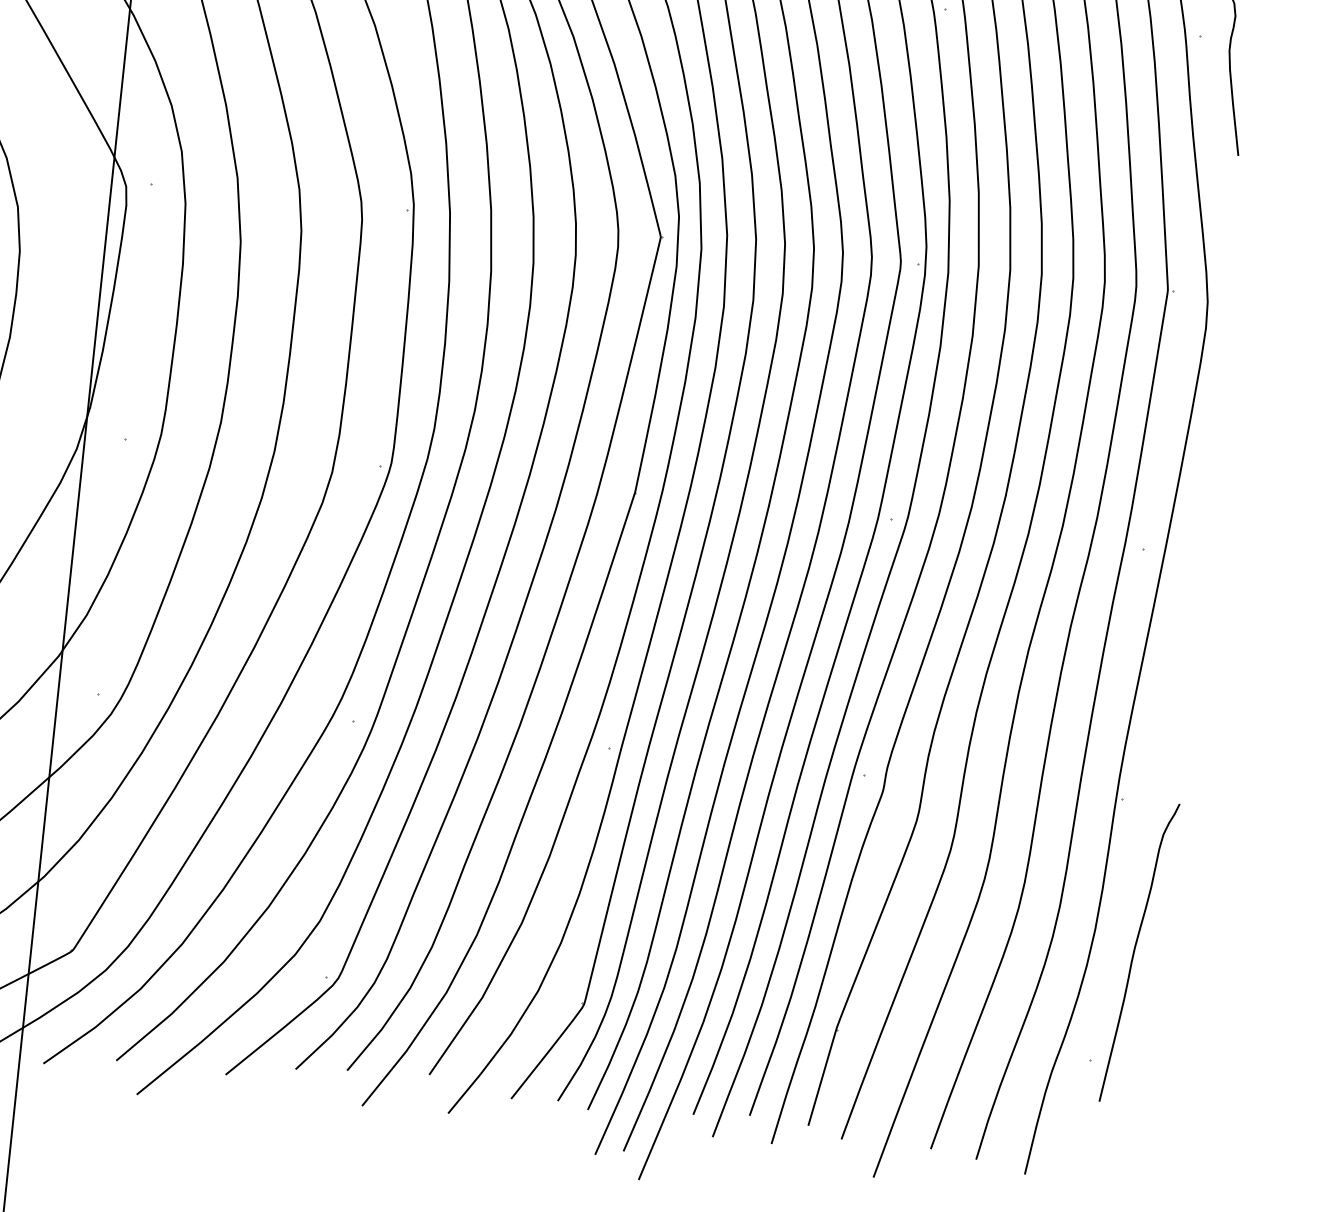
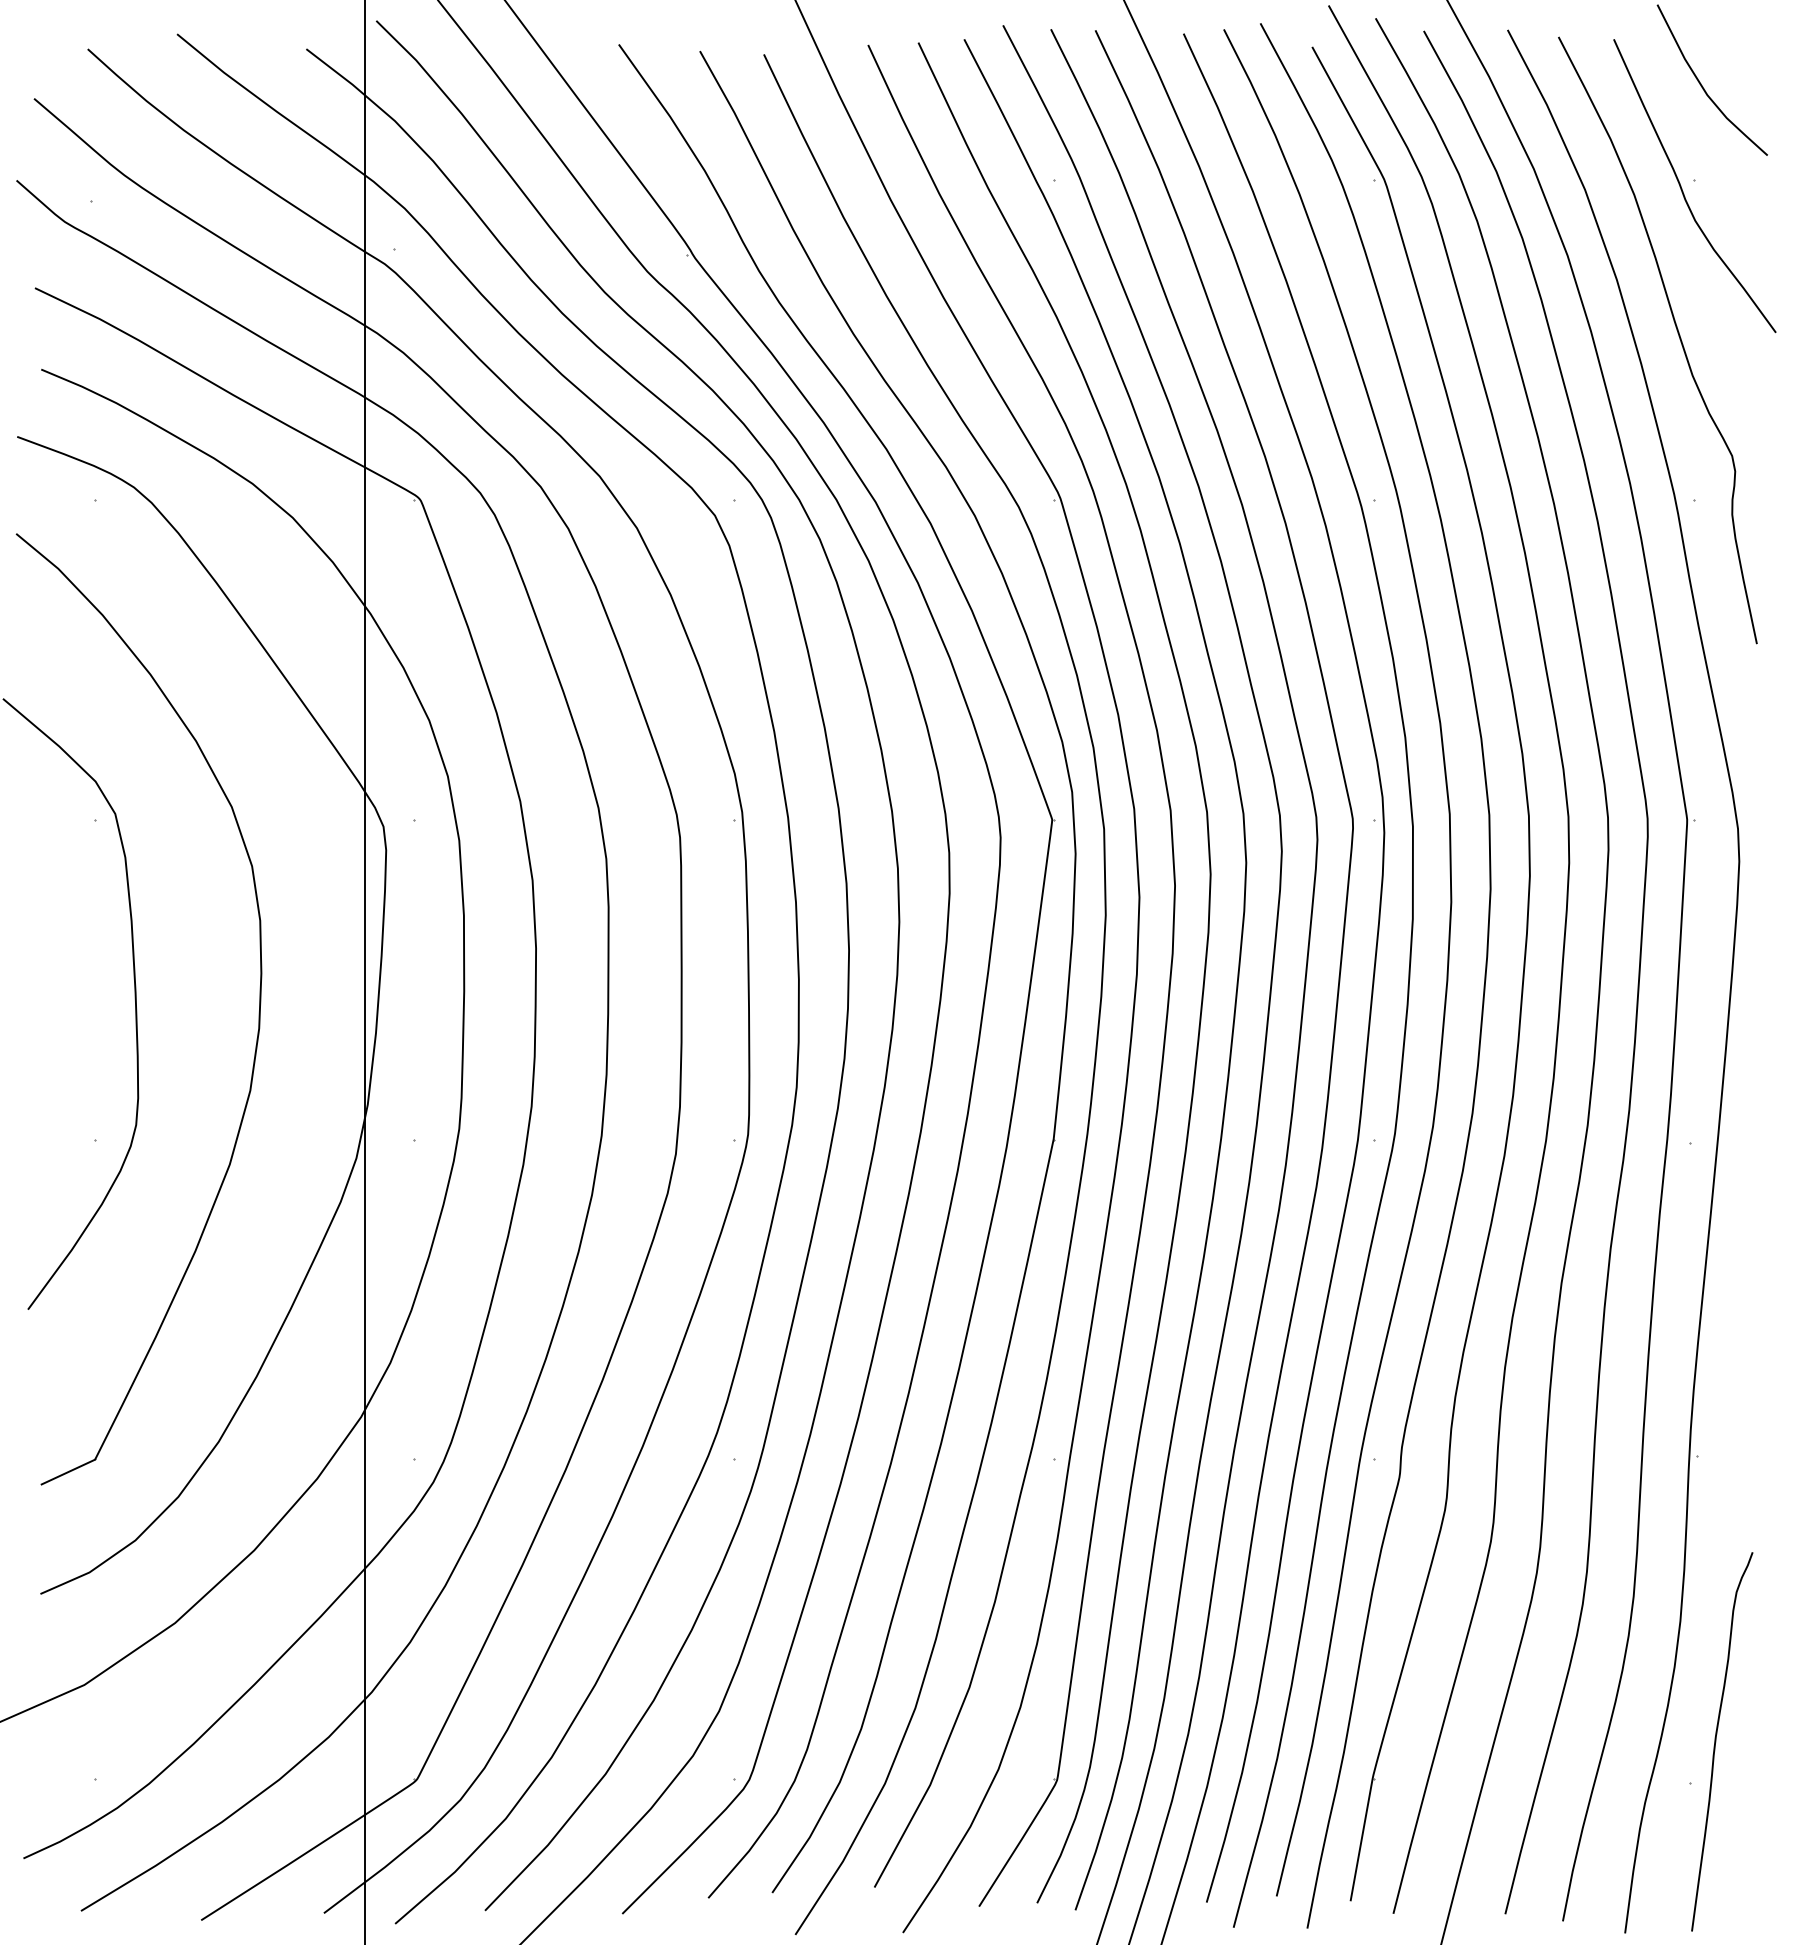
curve: (1134, 952) -> (1716, 1741), moved

